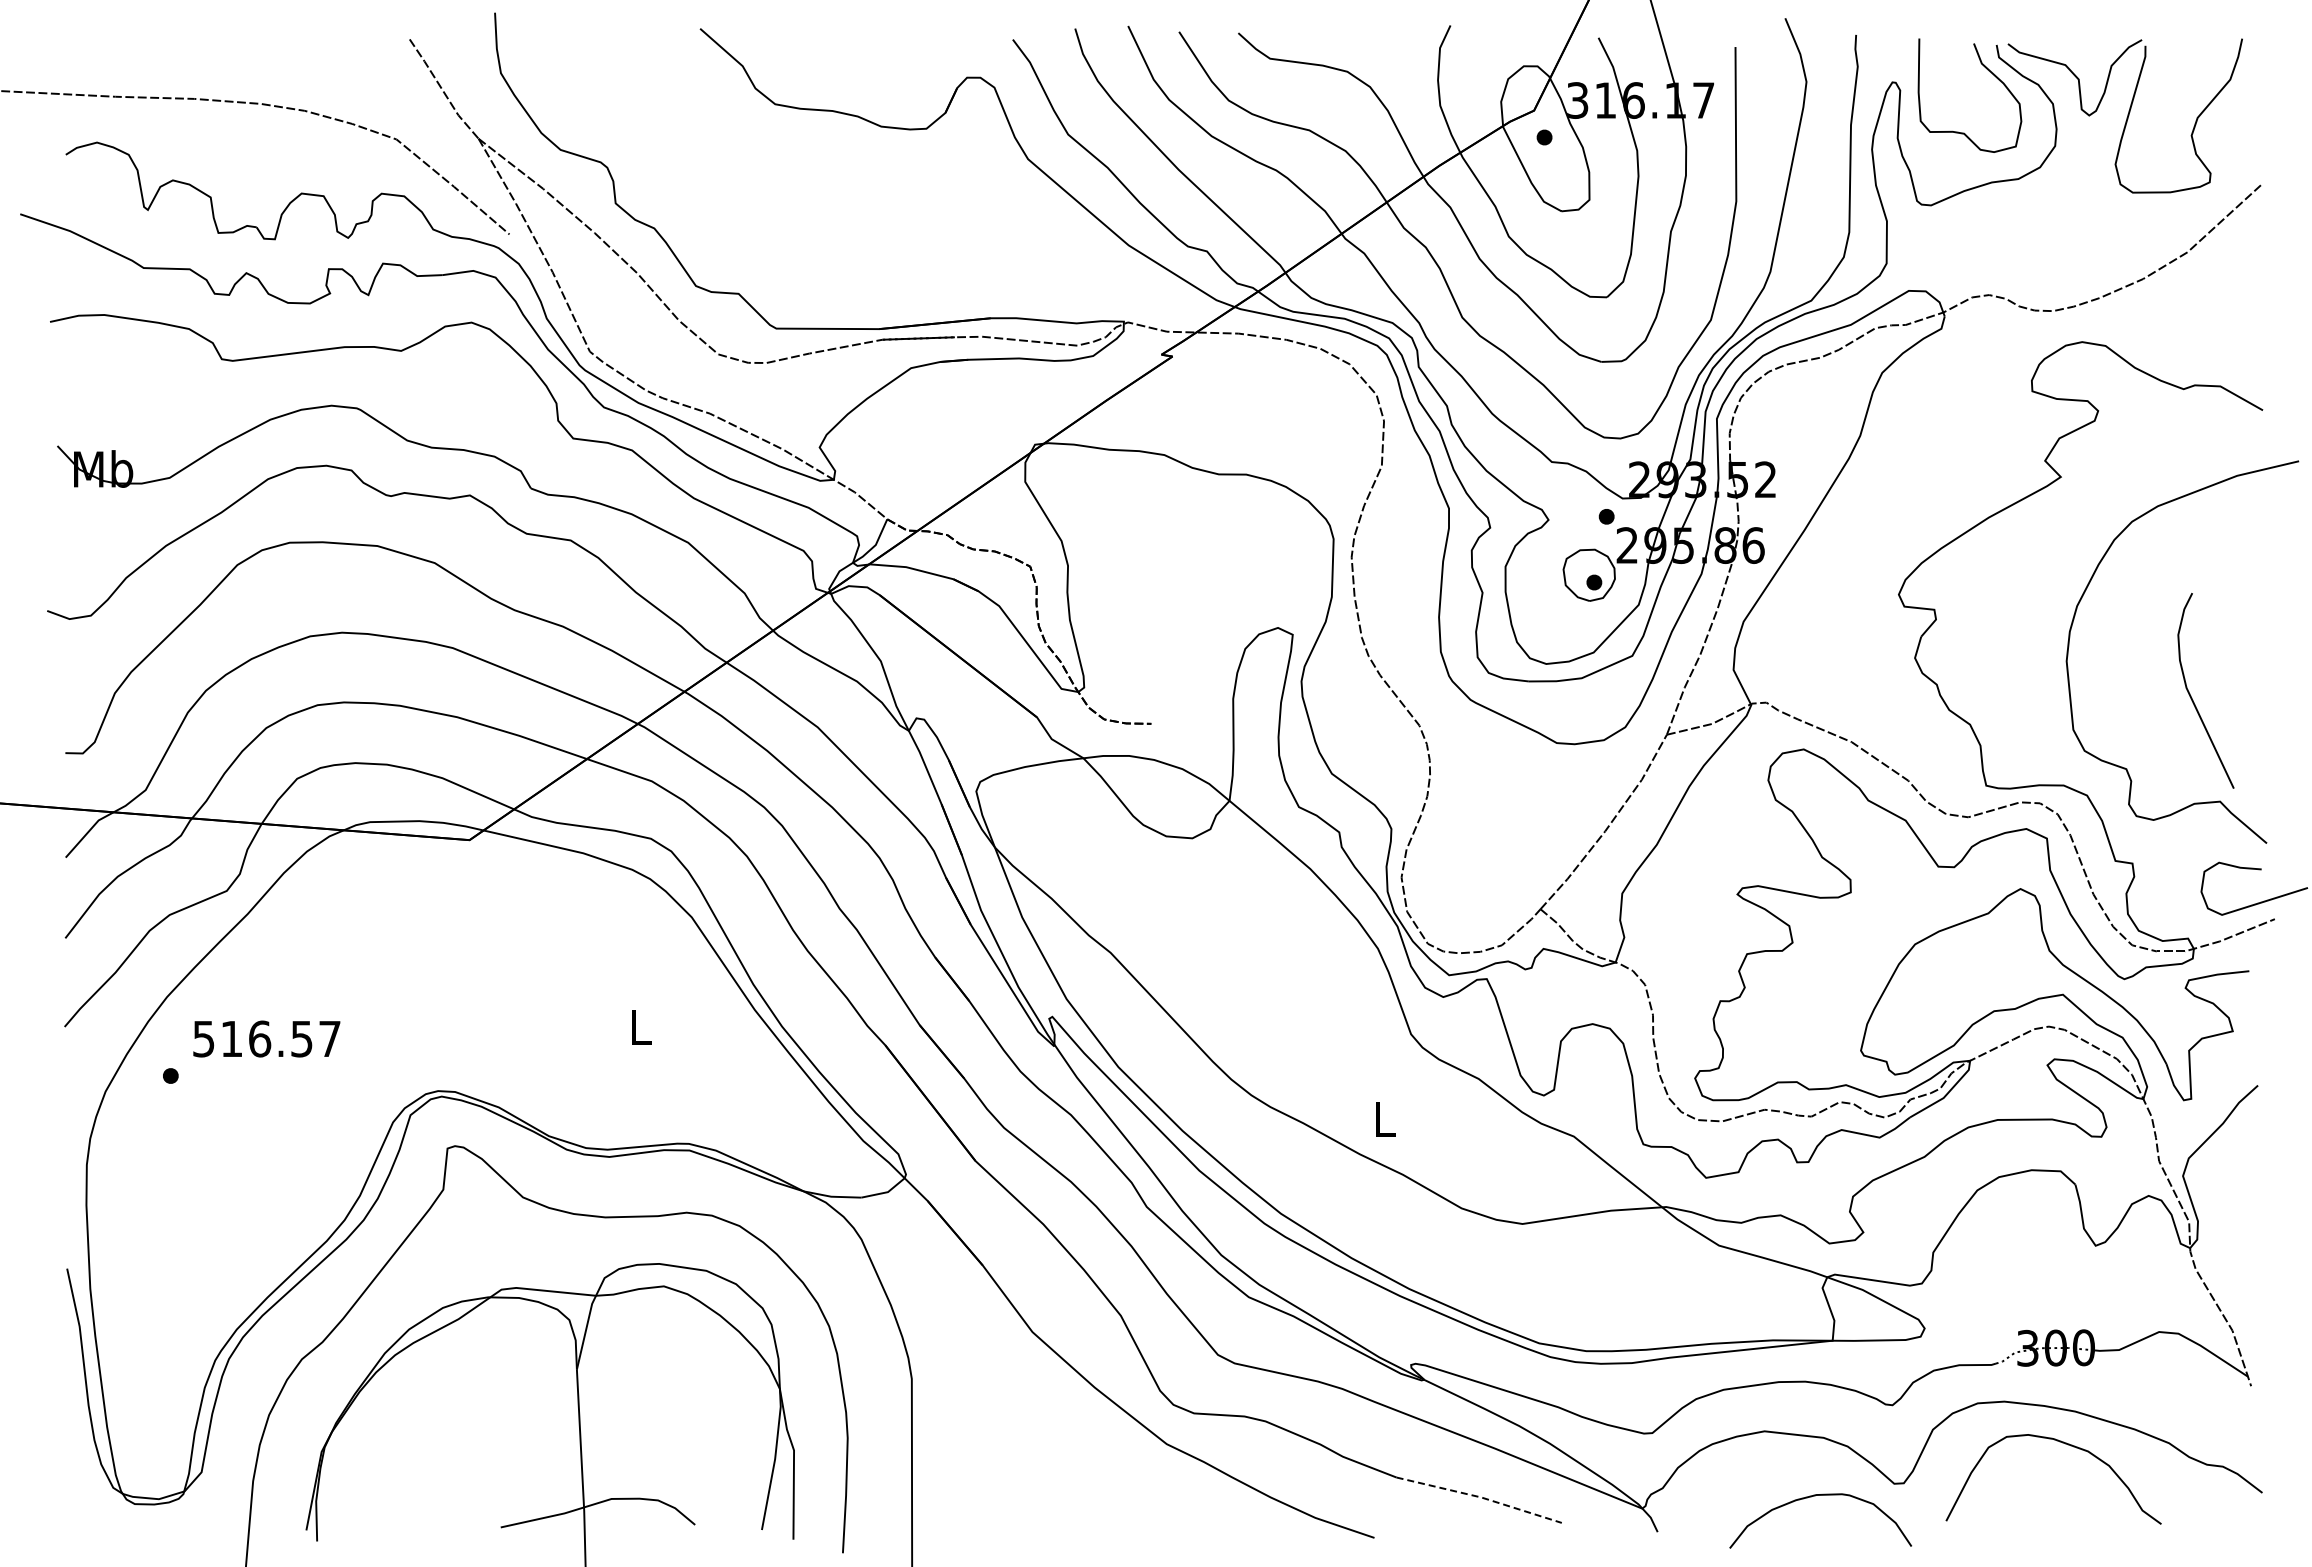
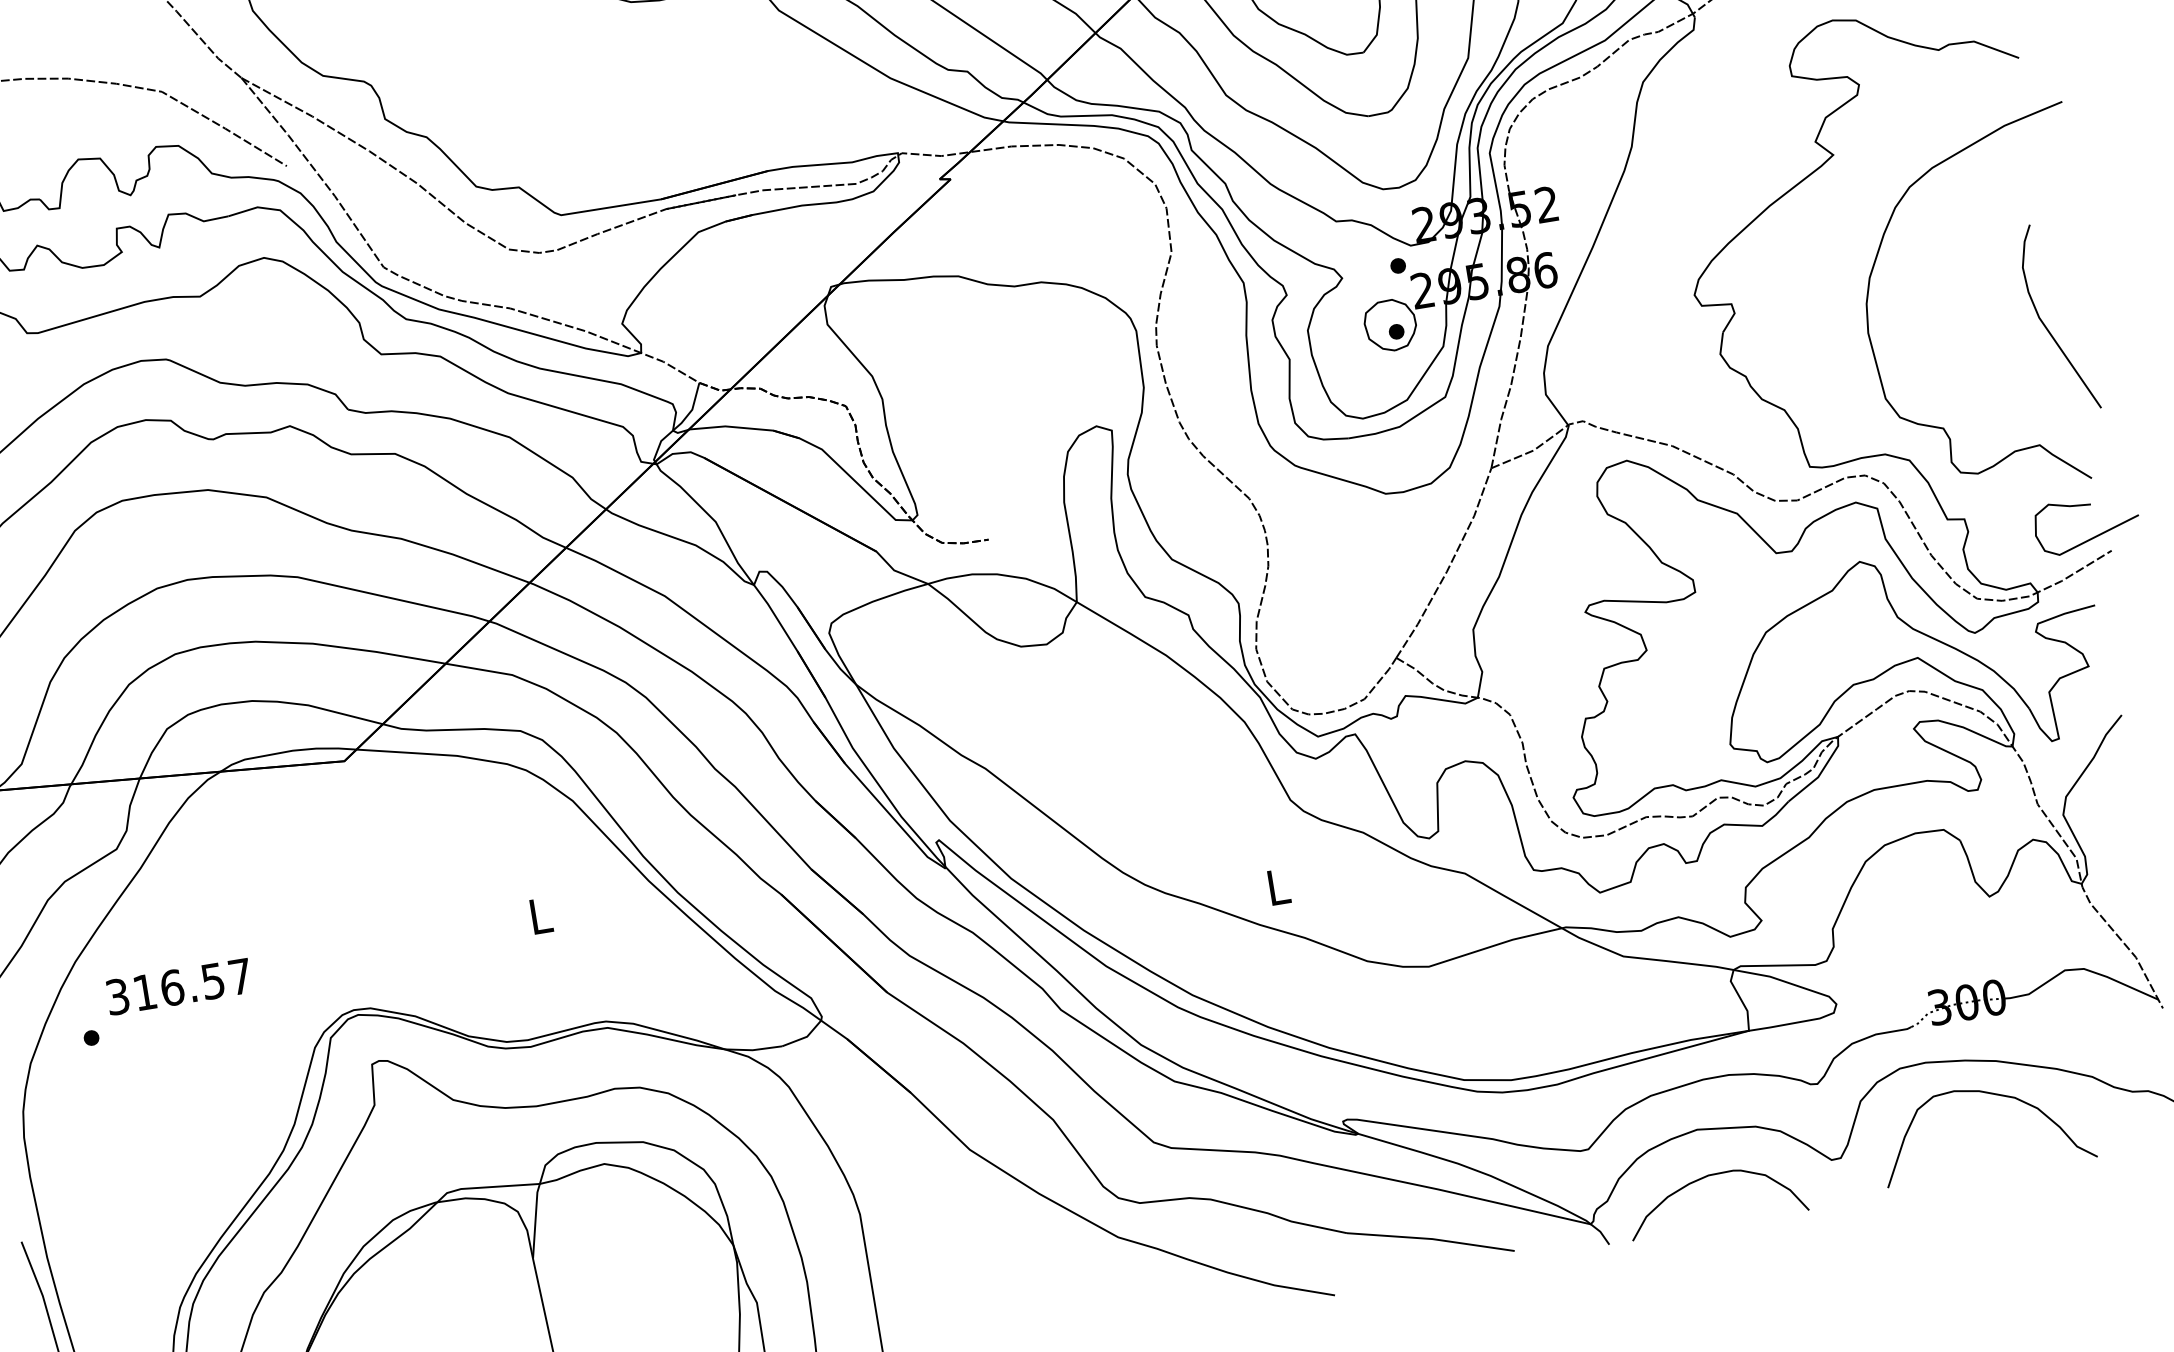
curve: (2192, 697) -> (2046, 326), moved
text: (203, 1038) -> (117, 996), 516.57 -> 316.57
curve: (1815, 1496) -> (1707, 1177), moved
line: (1480, 1497) -> (1431, 1239), dashed -> solid

